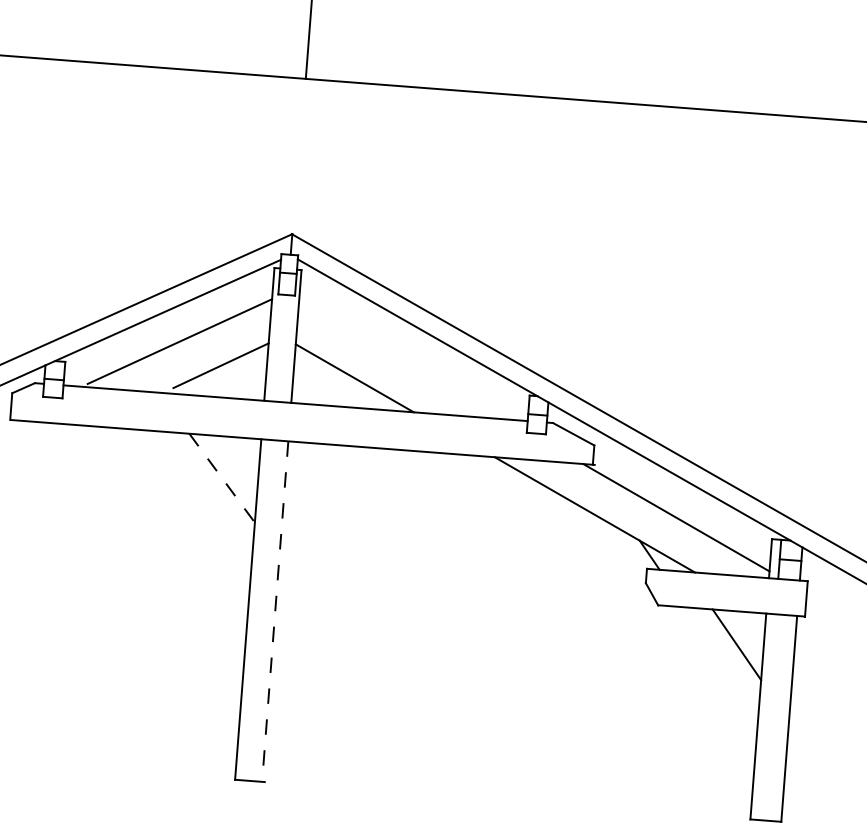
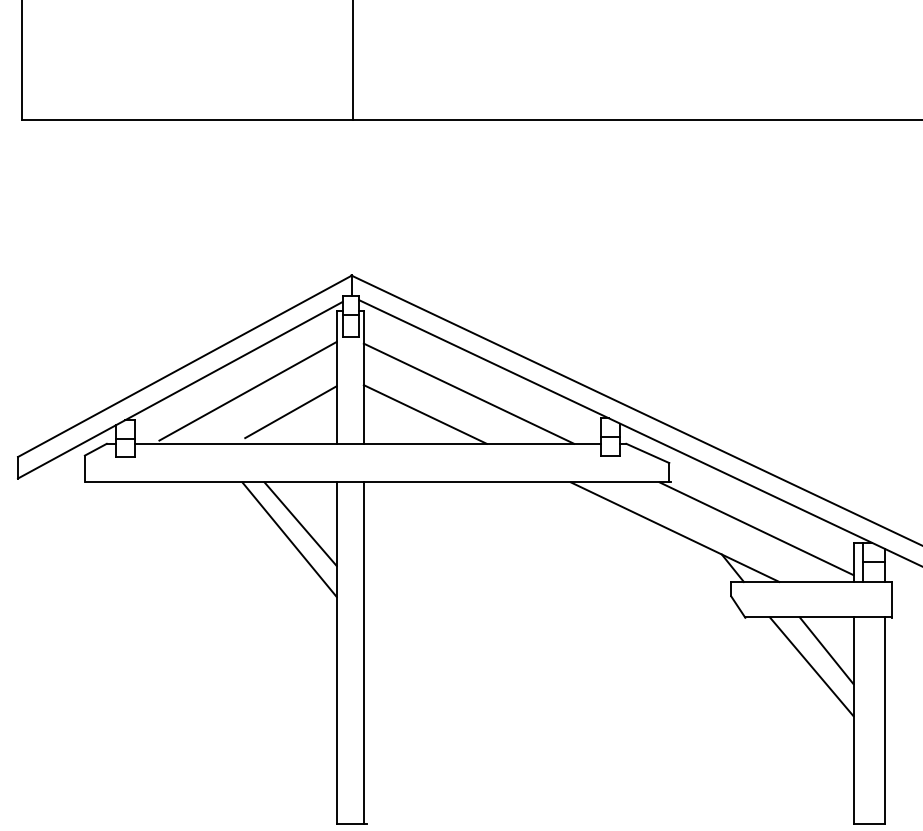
line: (399, 360) -> (468, 393), added
line: (222, 478) -> (301, 524), dashed -> solid
line: (209, 492) -> (289, 539), added
line: (274, 611) -> (363, 653), dashed -> solid
line: (720, 659) -> (811, 666), added

